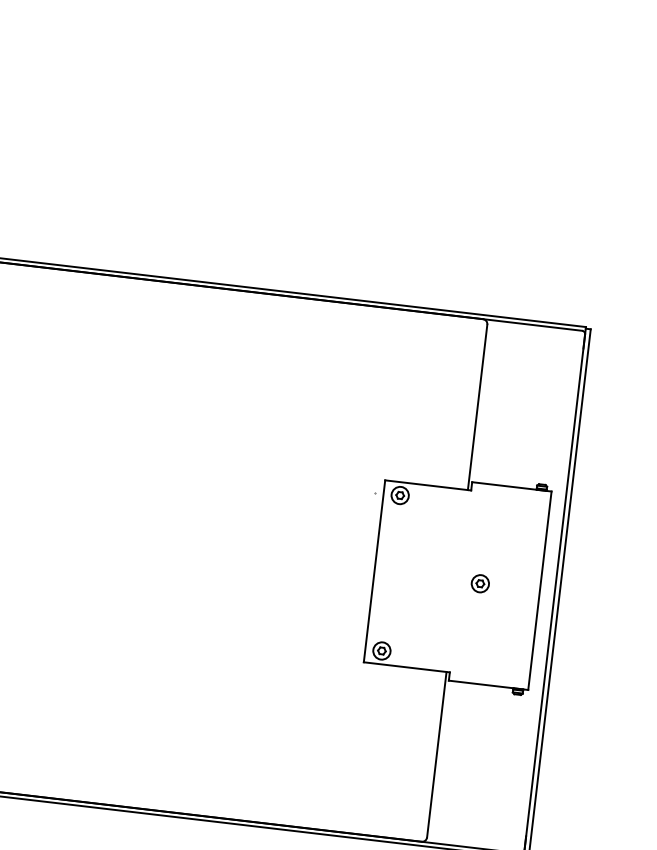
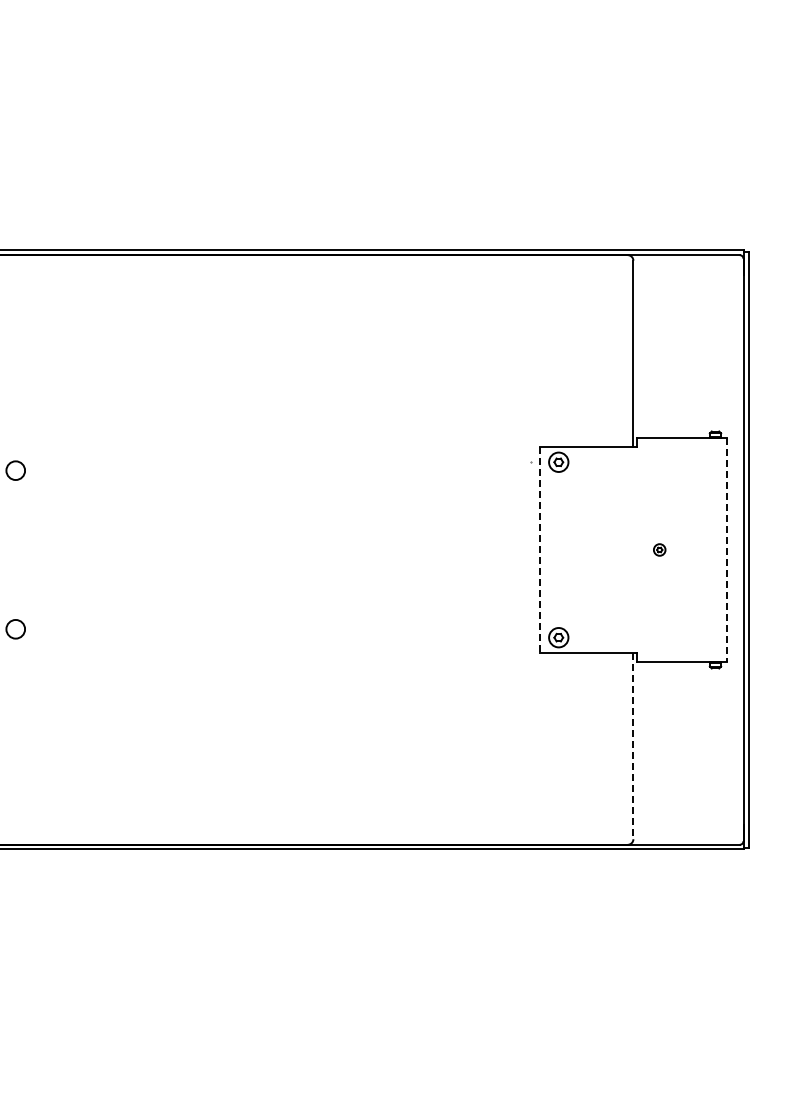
line: (374, 571) -> (540, 550), solid -> dashed
part: (480, 583) -> (659, 549), size x0.6
line: (539, 591) -> (726, 550), solid -> dashed
line: (436, 755) -> (633, 746), solid -> dashed

